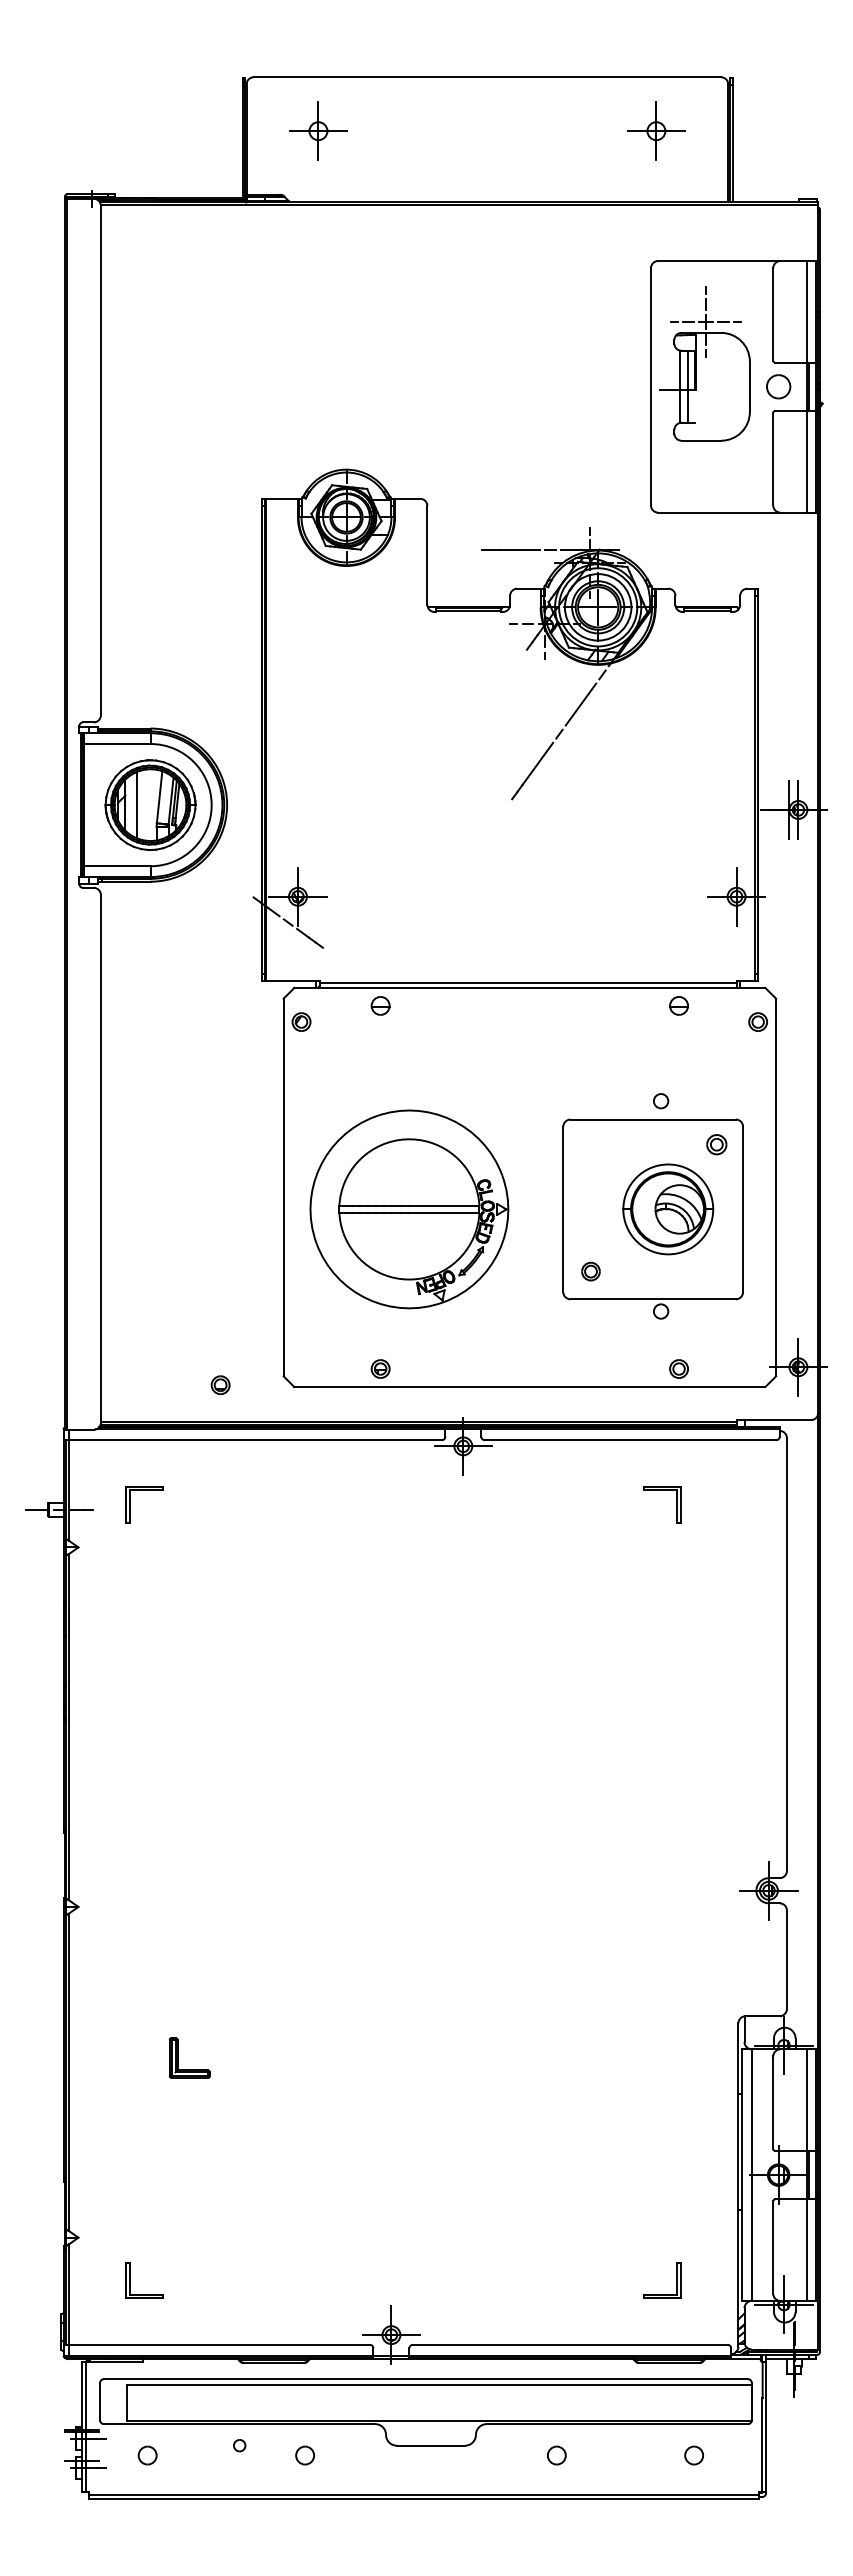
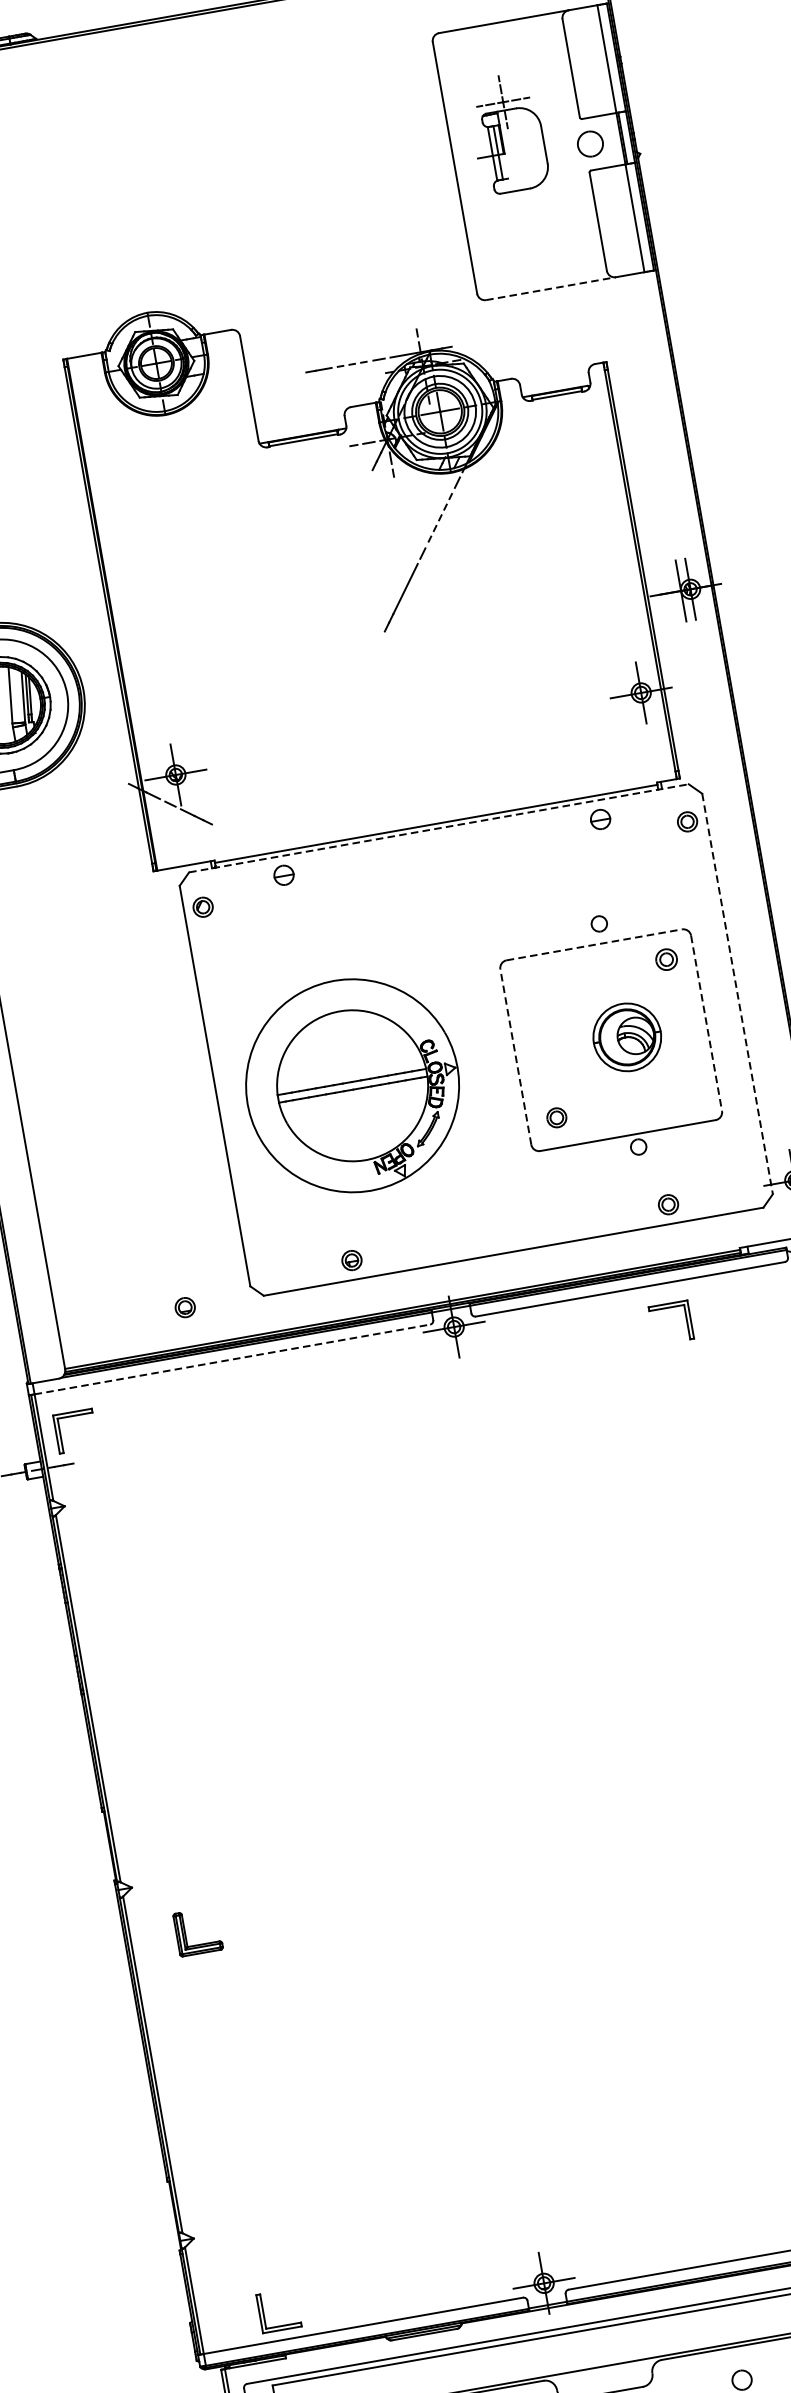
part: (704, 363) -> (507, 133), size x0.7
line: (719, 512) -> (551, 288), solid -> dashed
line: (519, 549) -> (345, 365), solid -> dashed
line: (580, 704) -> (439, 518), solid -> dashed
line: (530, 987) -> (439, 827), solid -> dashed
line: (653, 1119) -> (594, 944), solid -> dashed
line: (776, 1187) -> (737, 993), solid -> dashed
line: (563, 1209) -> (516, 1057), solid -> dashed
part: (668, 1209) -> (627, 1037), size x0.7
line: (743, 1209) -> (707, 1023), solid -> dashed
line: (255, 1440) -> (232, 1359), solid -> dashed
part: (144, 1490) -> (72, 1416), moved
part: (662, 1490) -> (668, 1308), moved
part: (178, 2057) -> (186, 1933), moved
part: (130, 2280) -> (264, 2313), moved

